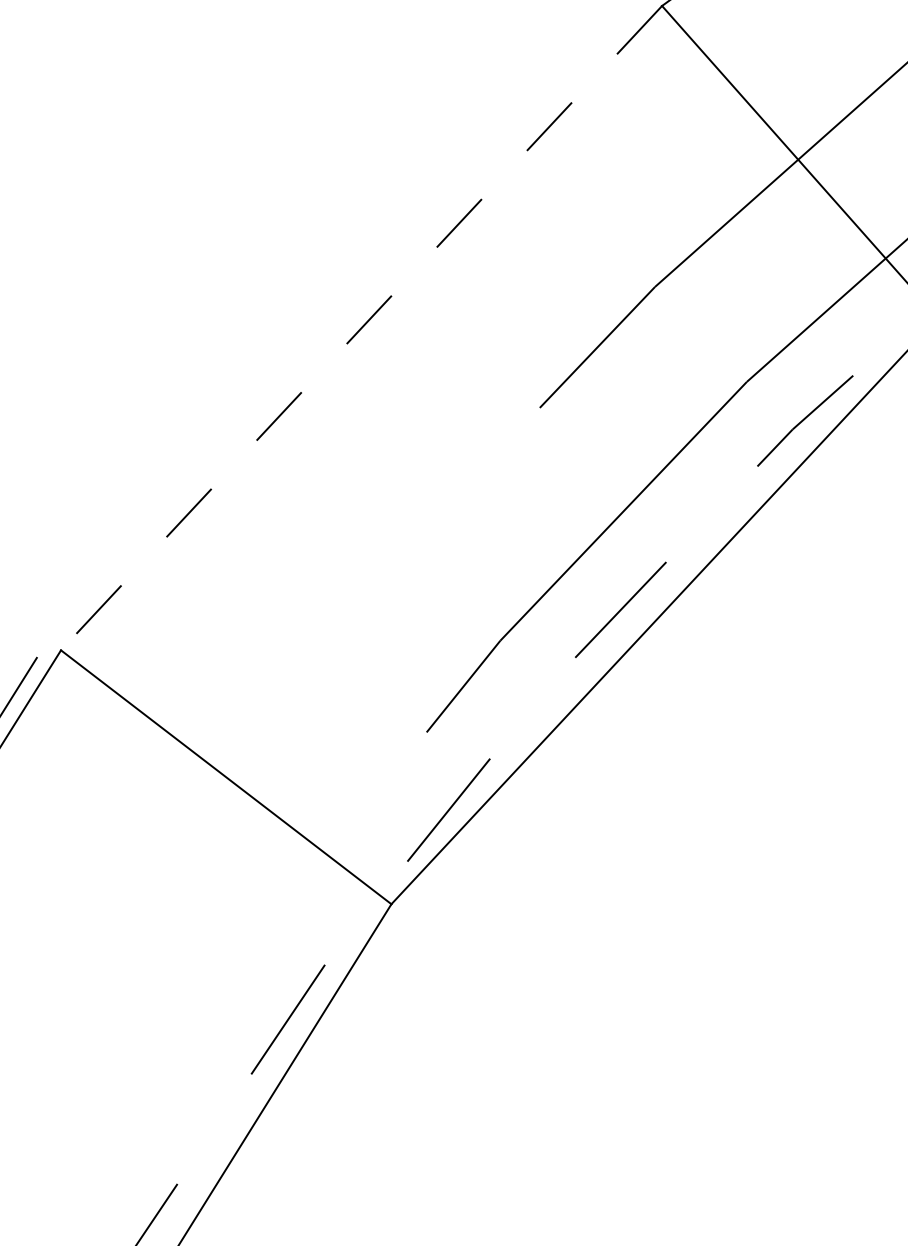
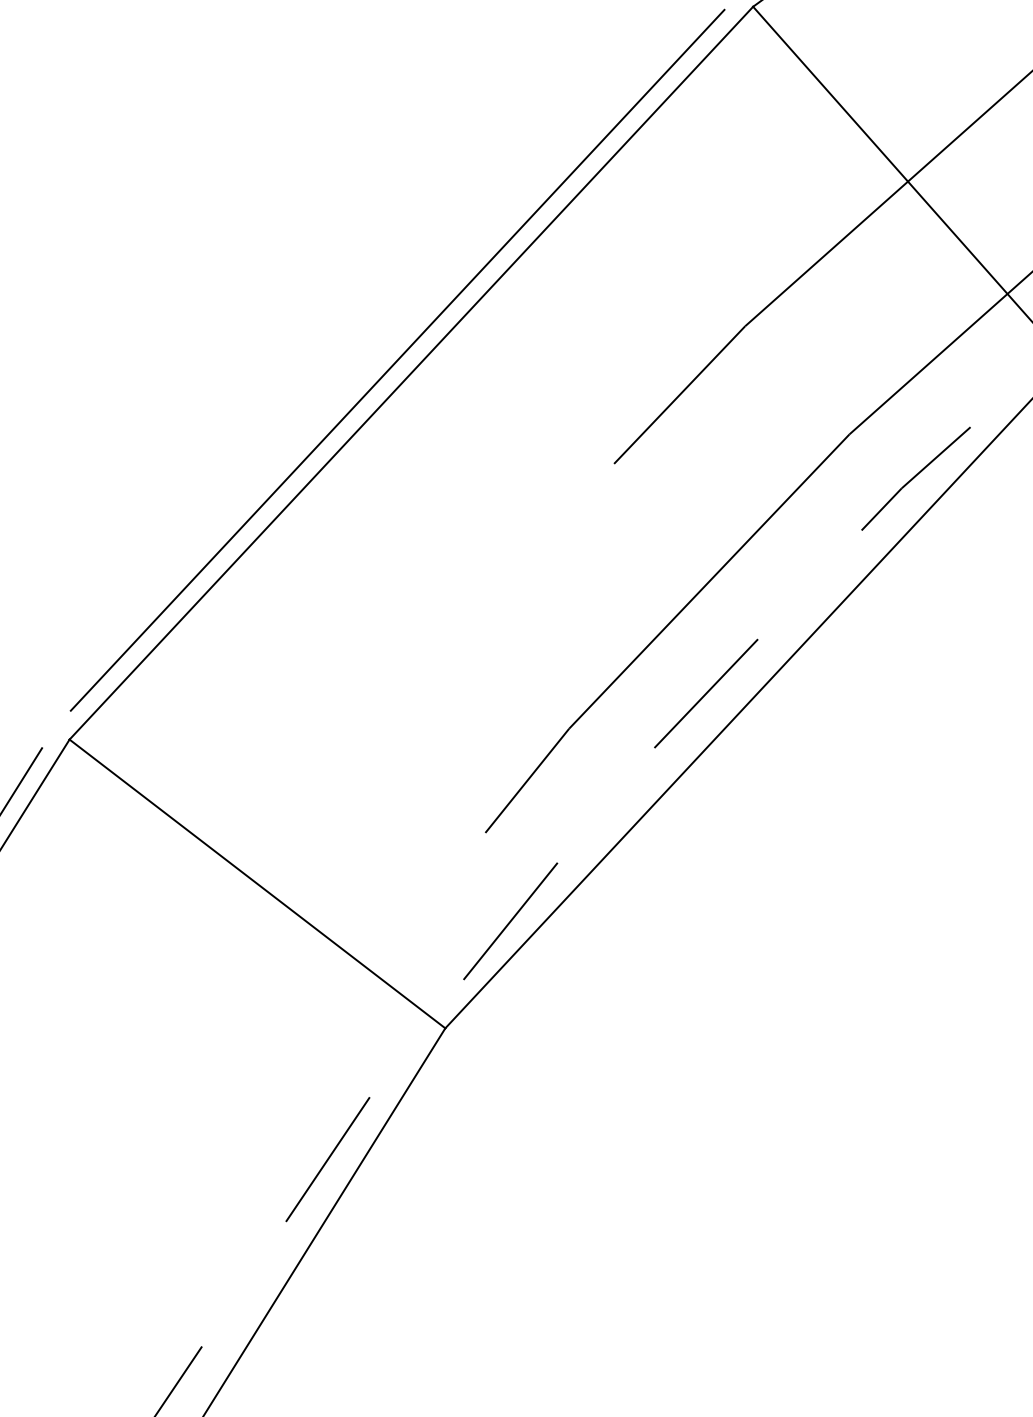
line: (349, 316) -> (397, 359), added
line: (361, 328) -> (411, 373), dashed -> solid

